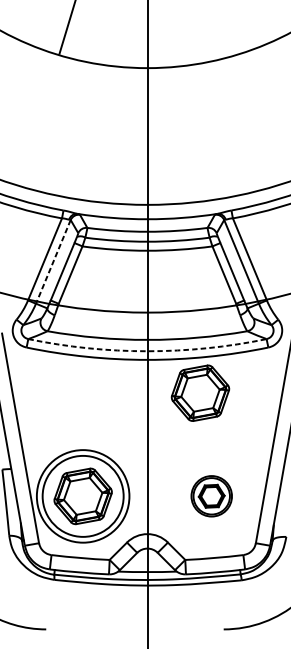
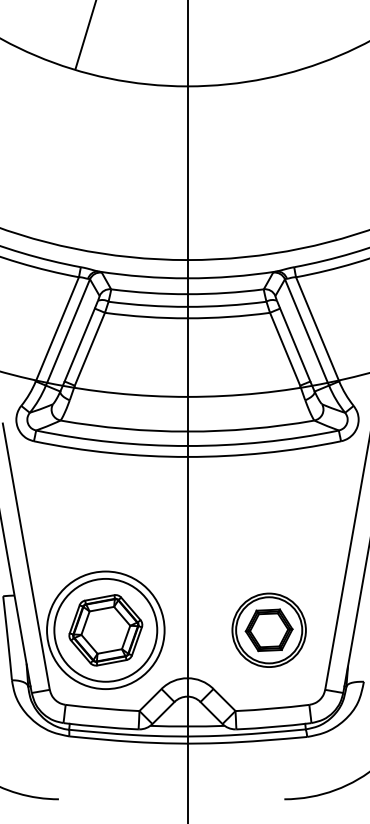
line: (53, 261) -> (68, 332), dashed -> solid
arc: (147, 351) -> (187, 446), dashed -> solid
part: (200, 393) -> (254, 499), removed
part: (211, 495) -> (268, 629), size x1.43

